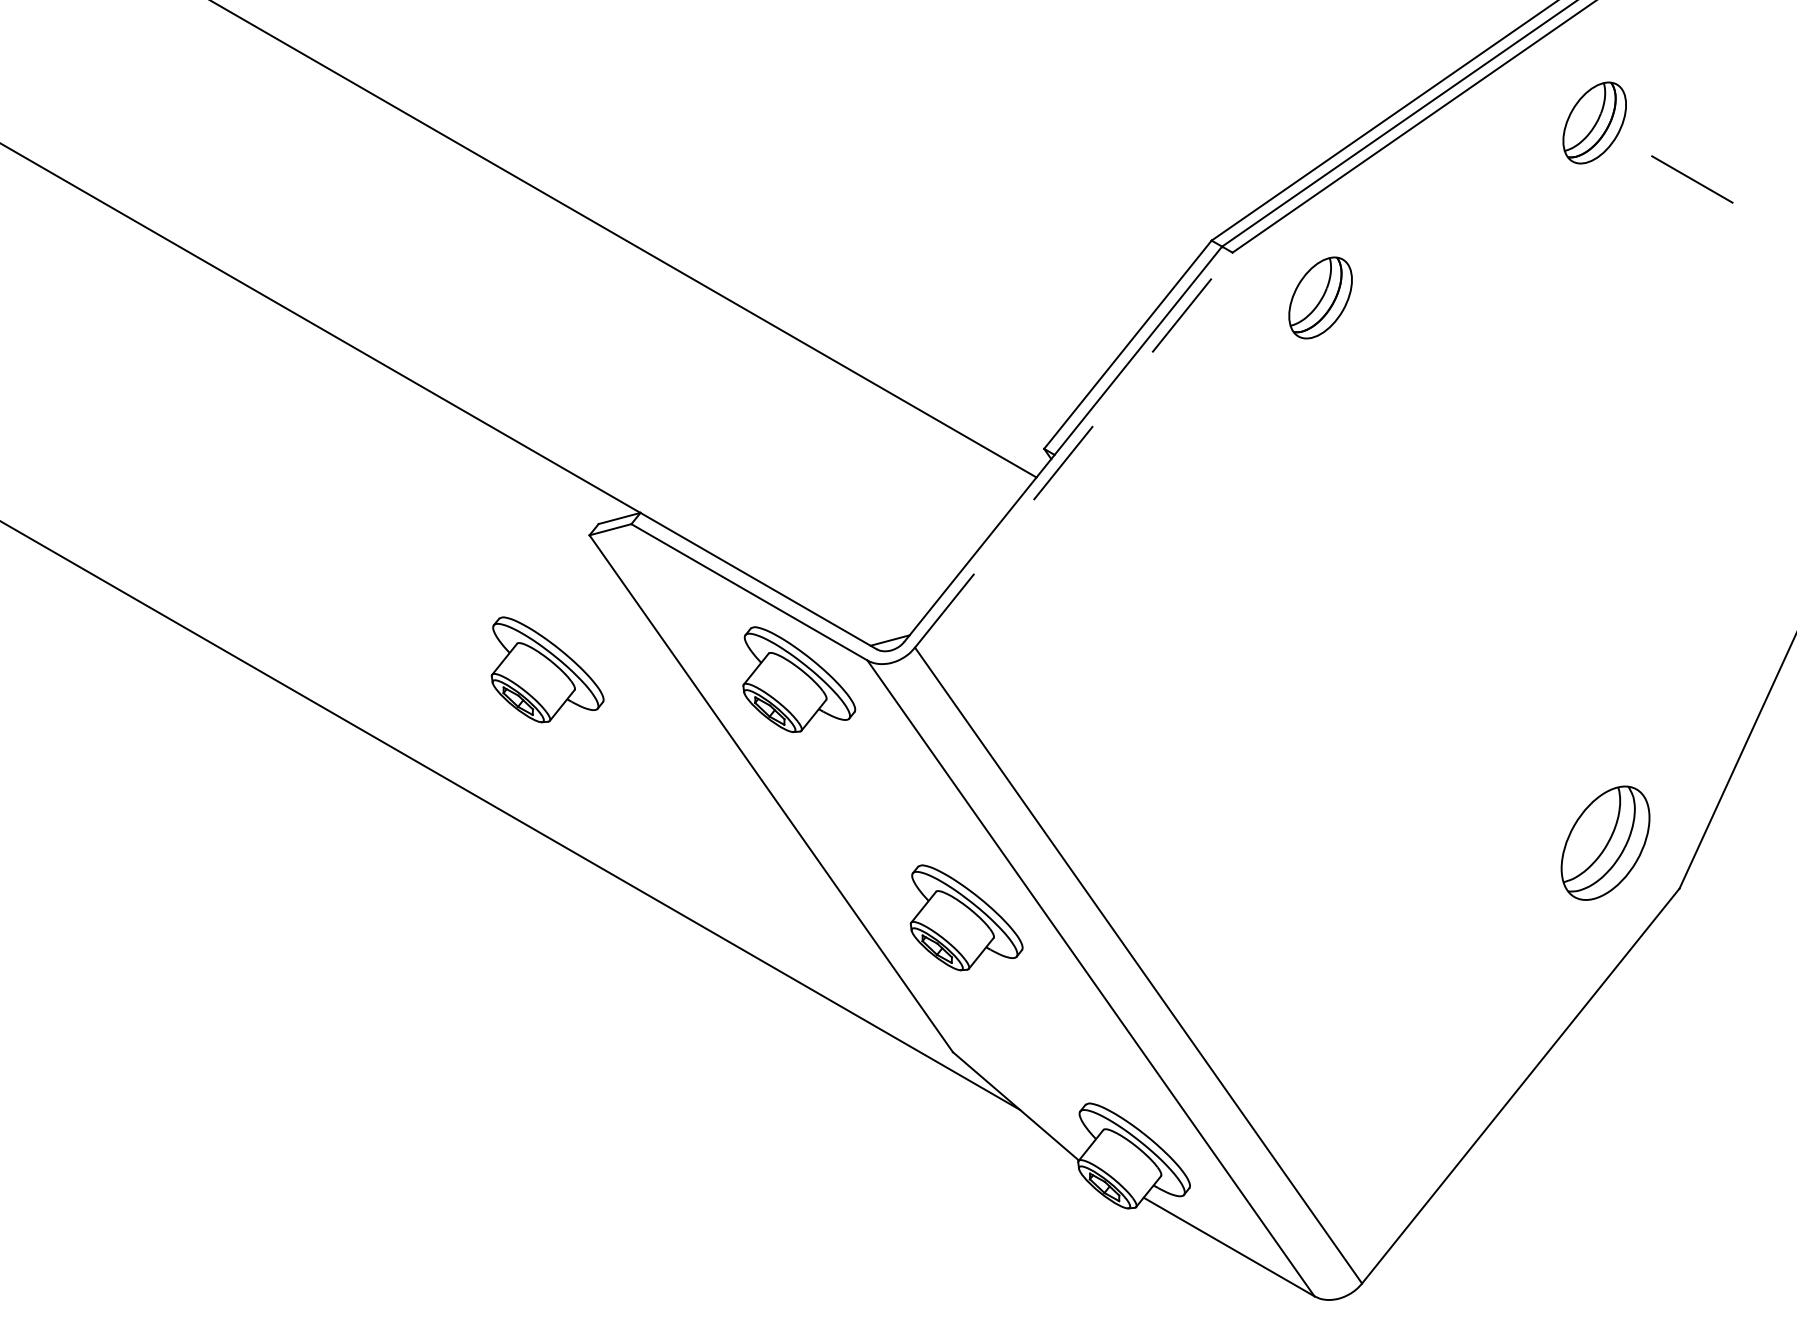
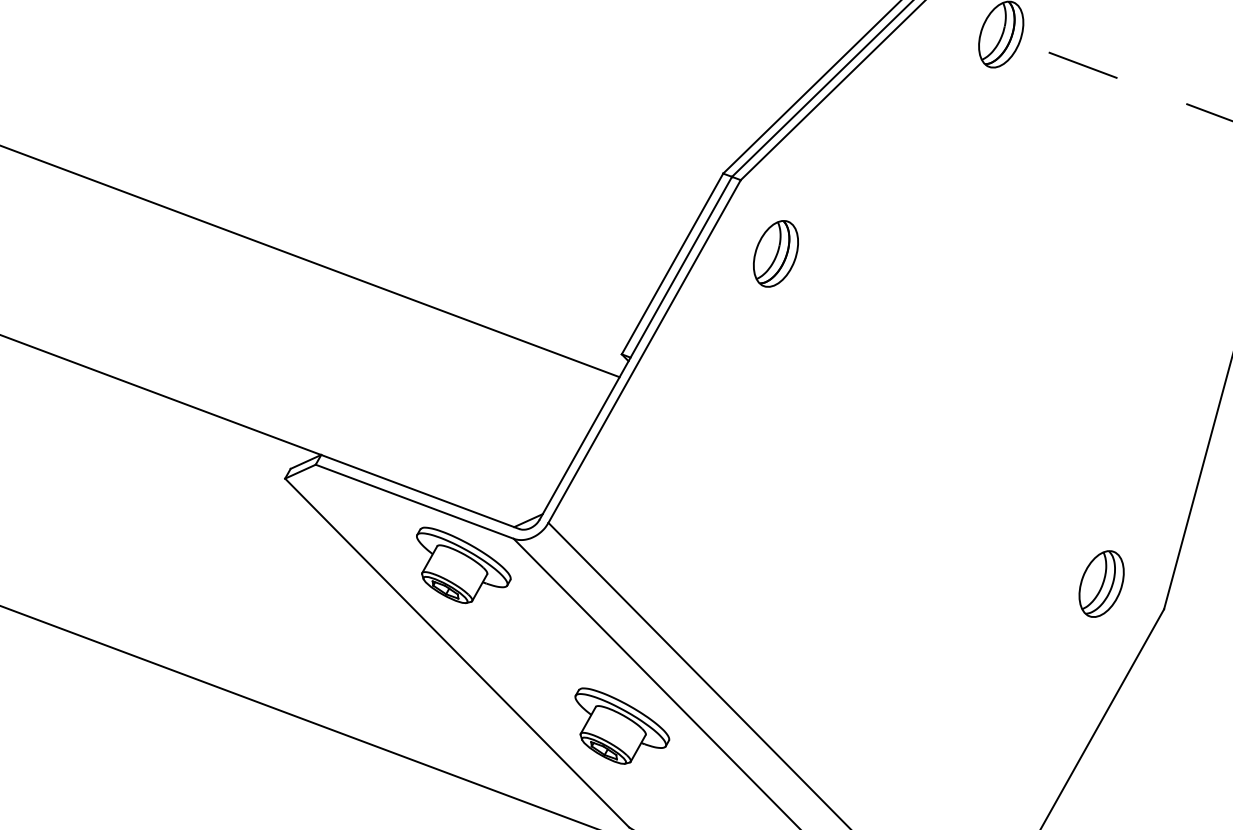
part: (1320, 297) -> (775, 253), moved
line: (1074, 449) -> (645, 350), dashed -> solid
part: (547, 669) -> (270, 586), removed
part: (1605, 842) -> (1101, 583), size x0.71

